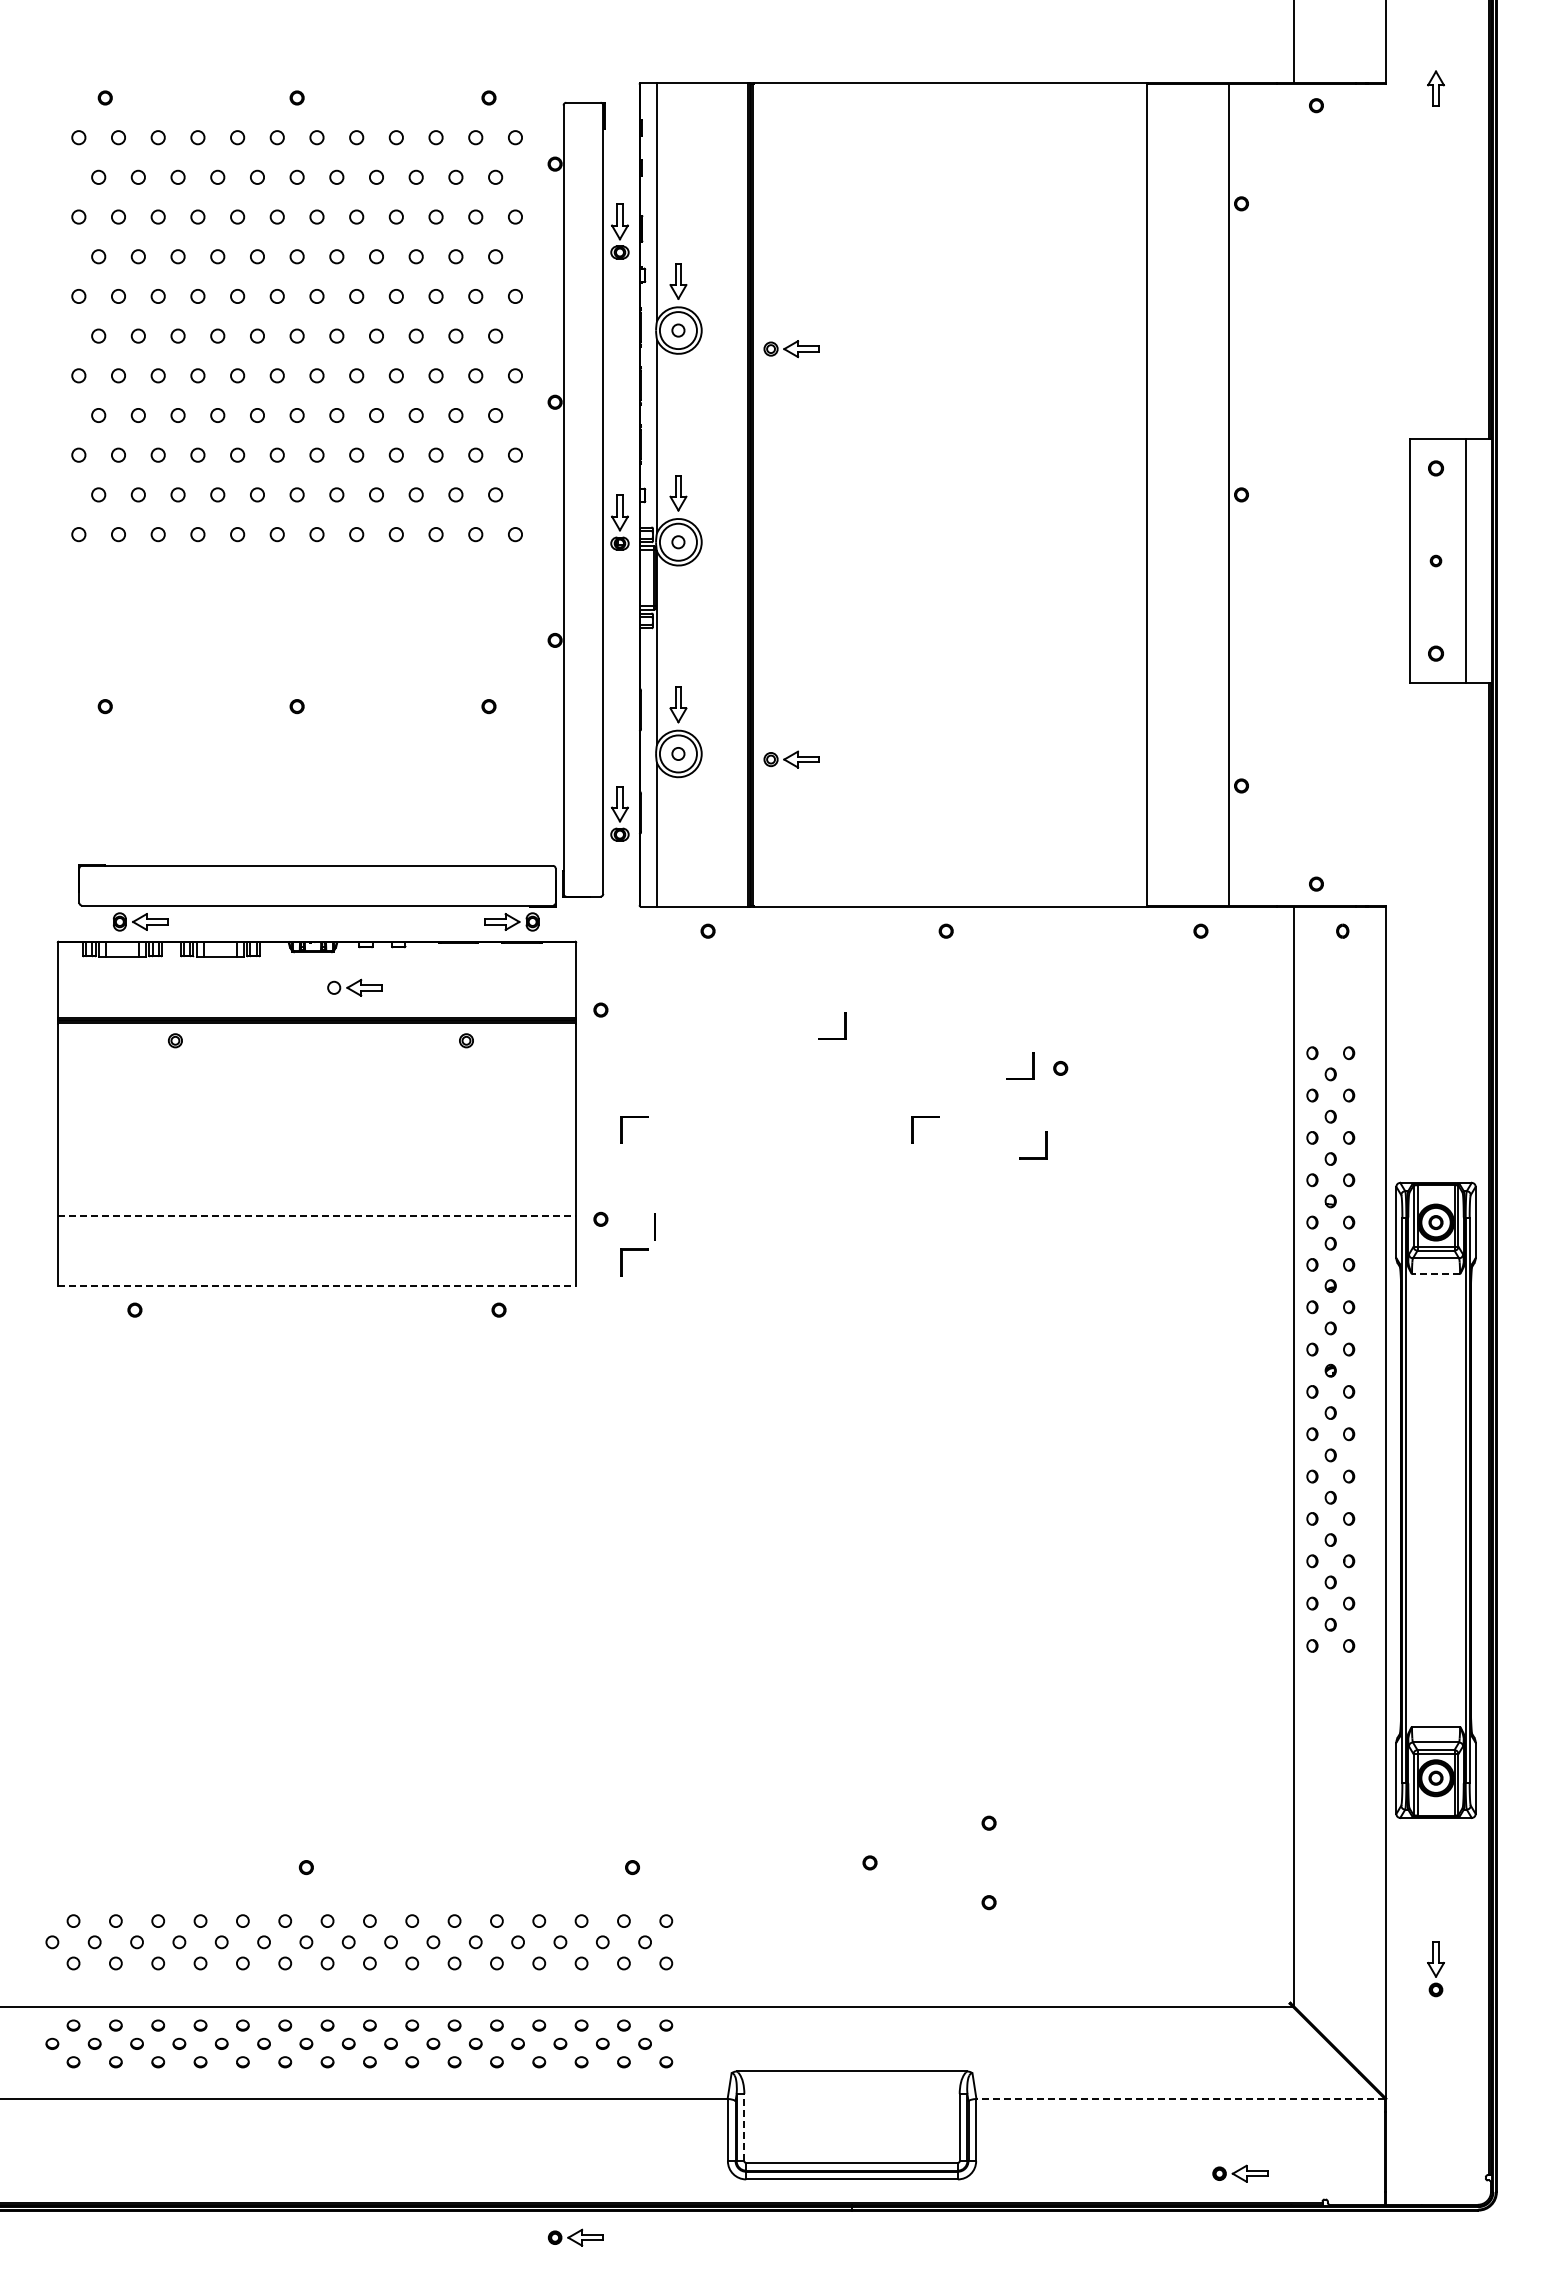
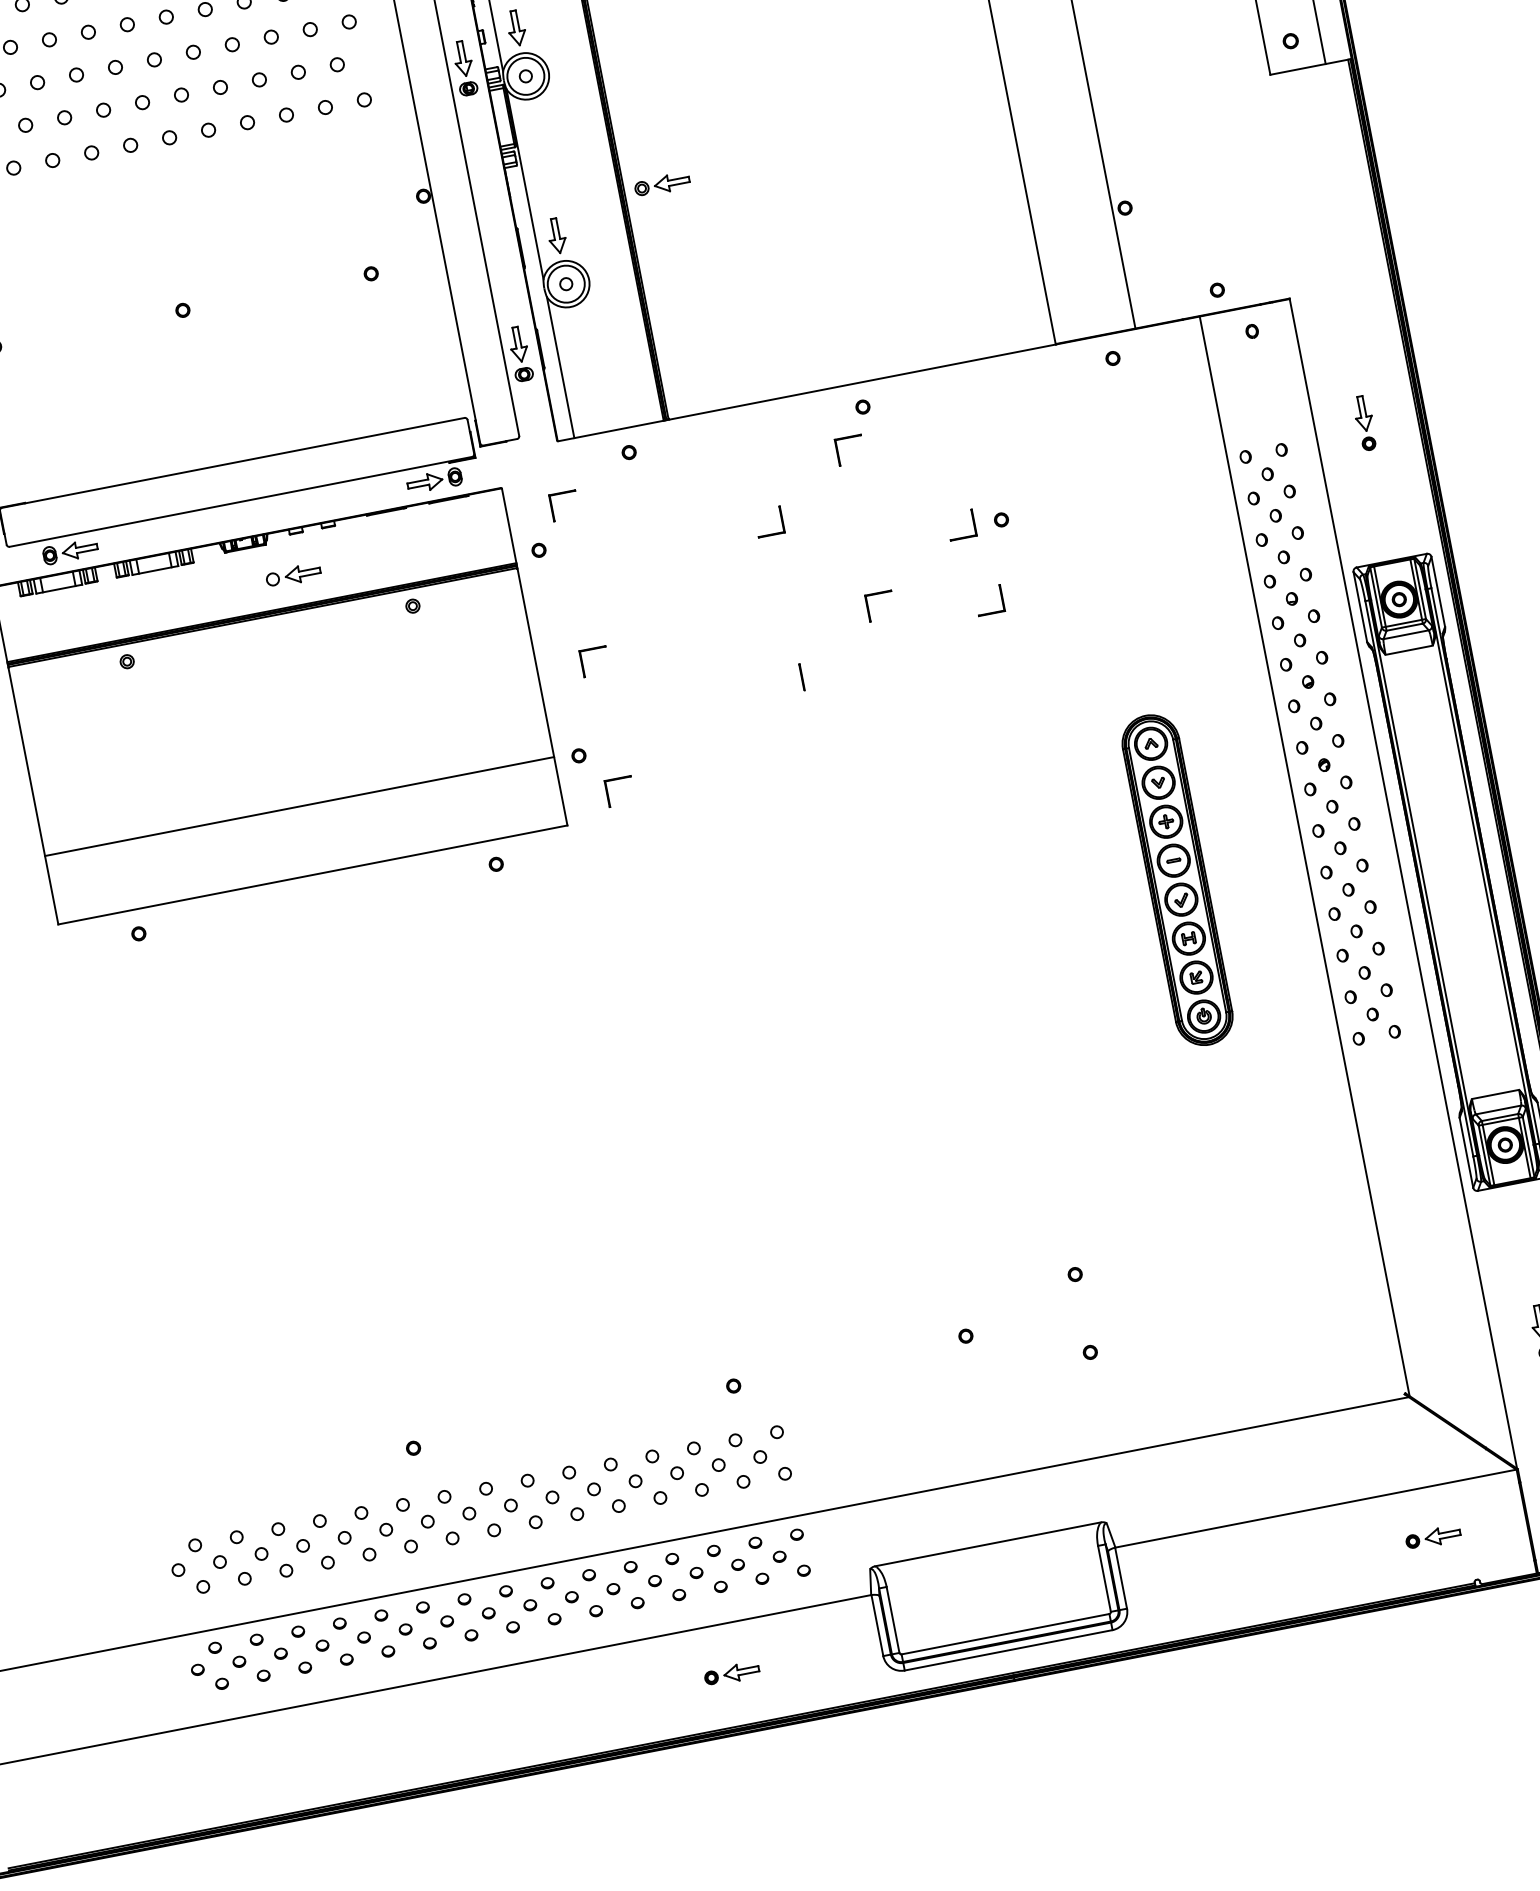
part: (791, 759) -> (662, 184), moved
part: (634, 959) -> (562, 494), added
part: (925, 959) -> (847, 438), added
part: (1435, 1042) -> (1364, 422), added
line: (317, 1215) -> (300, 806), dashed -> solid
line: (654, 1226) -> (801, 677), moved
line: (1435, 1274) -> (1408, 650), dashed -> solid
line: (317, 1285) -> (313, 874), dashed -> solid
part: (1164, 1455) -> (1177, 880), added
line: (1180, 2098) -> (1315, 1508), dashed -> solid
line: (744, 2127) -> (893, 1619), dashed -> solid
part: (1240, 2173) -> (1433, 1537), moved
part: (575, 2237) -> (731, 1673), moved

